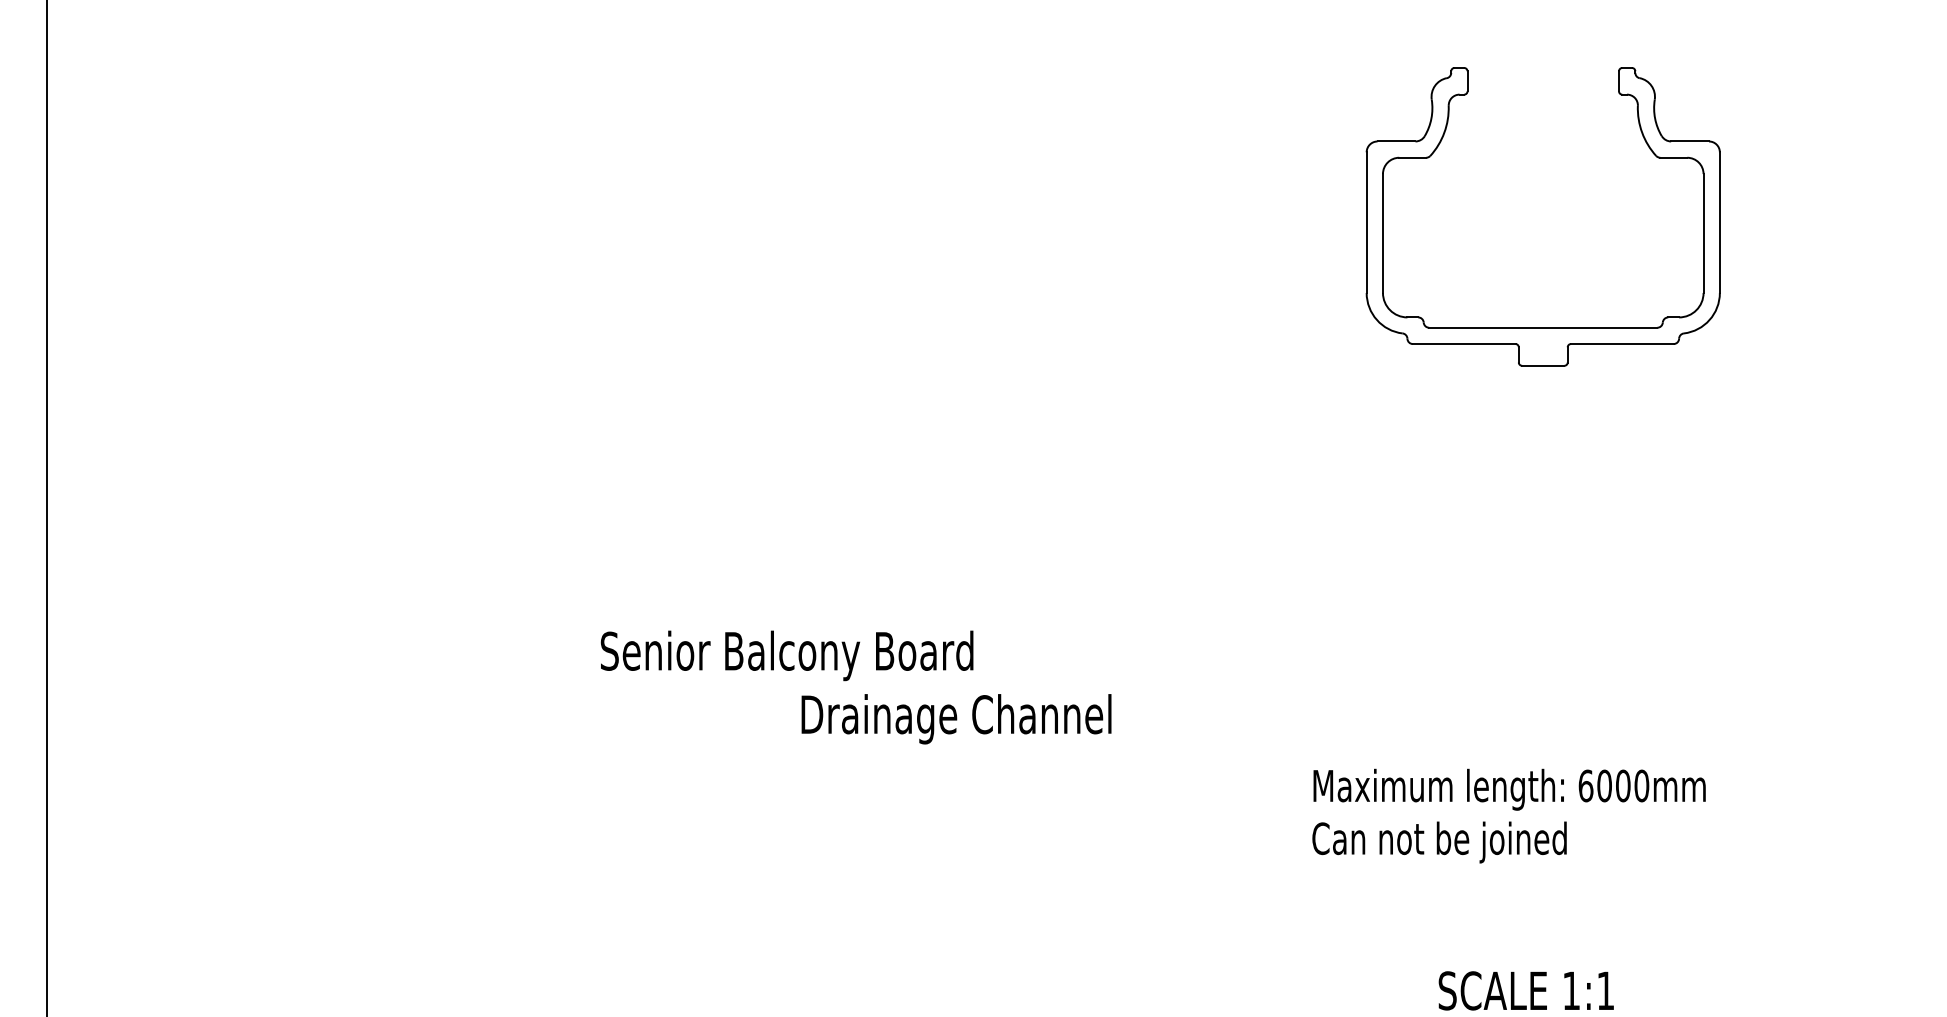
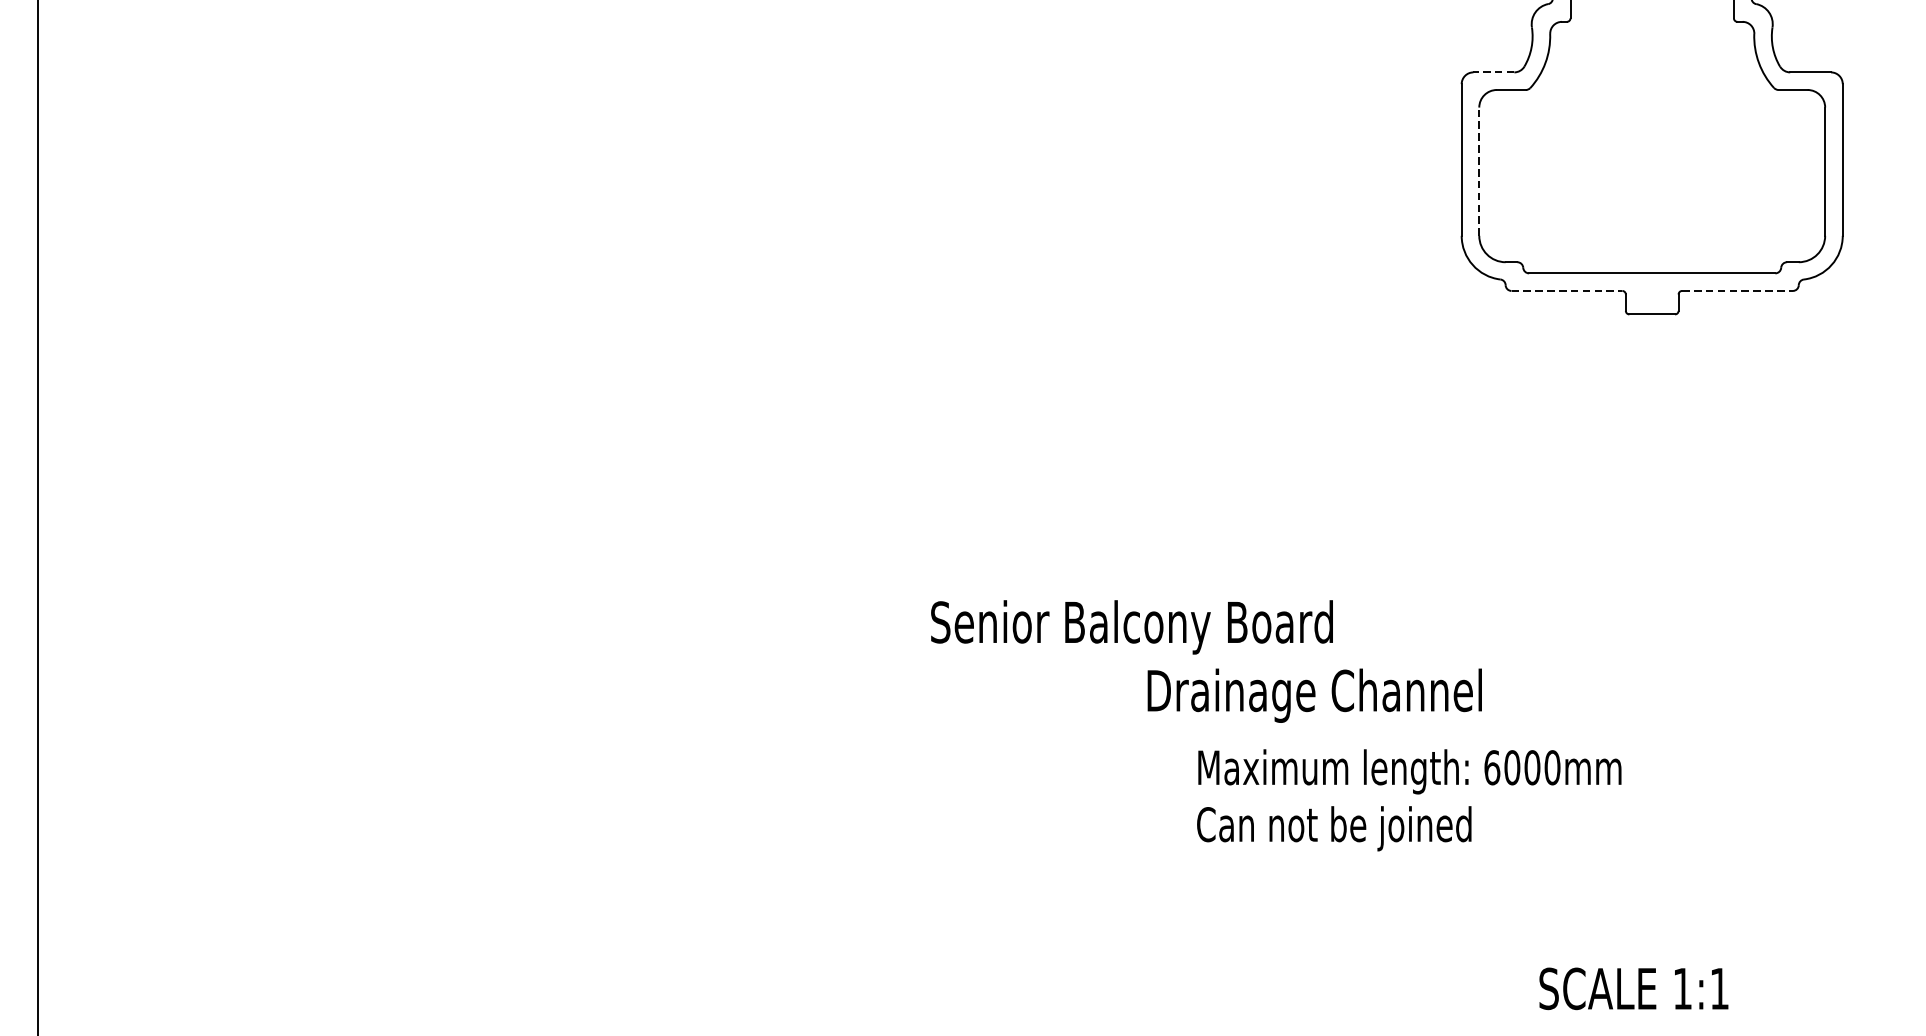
line: (1396, 141) -> (1493, 72), solid -> dashed
line: (1382, 233) -> (1478, 171), solid -> dashed
line: (1464, 344) -> (1567, 291), solid -> dashed
line: (1622, 344) -> (1737, 291), solid -> dashed
text: (855, 687) -> (1205, 661), moved
text: (1508, 815) -> (1408, 799), moved

